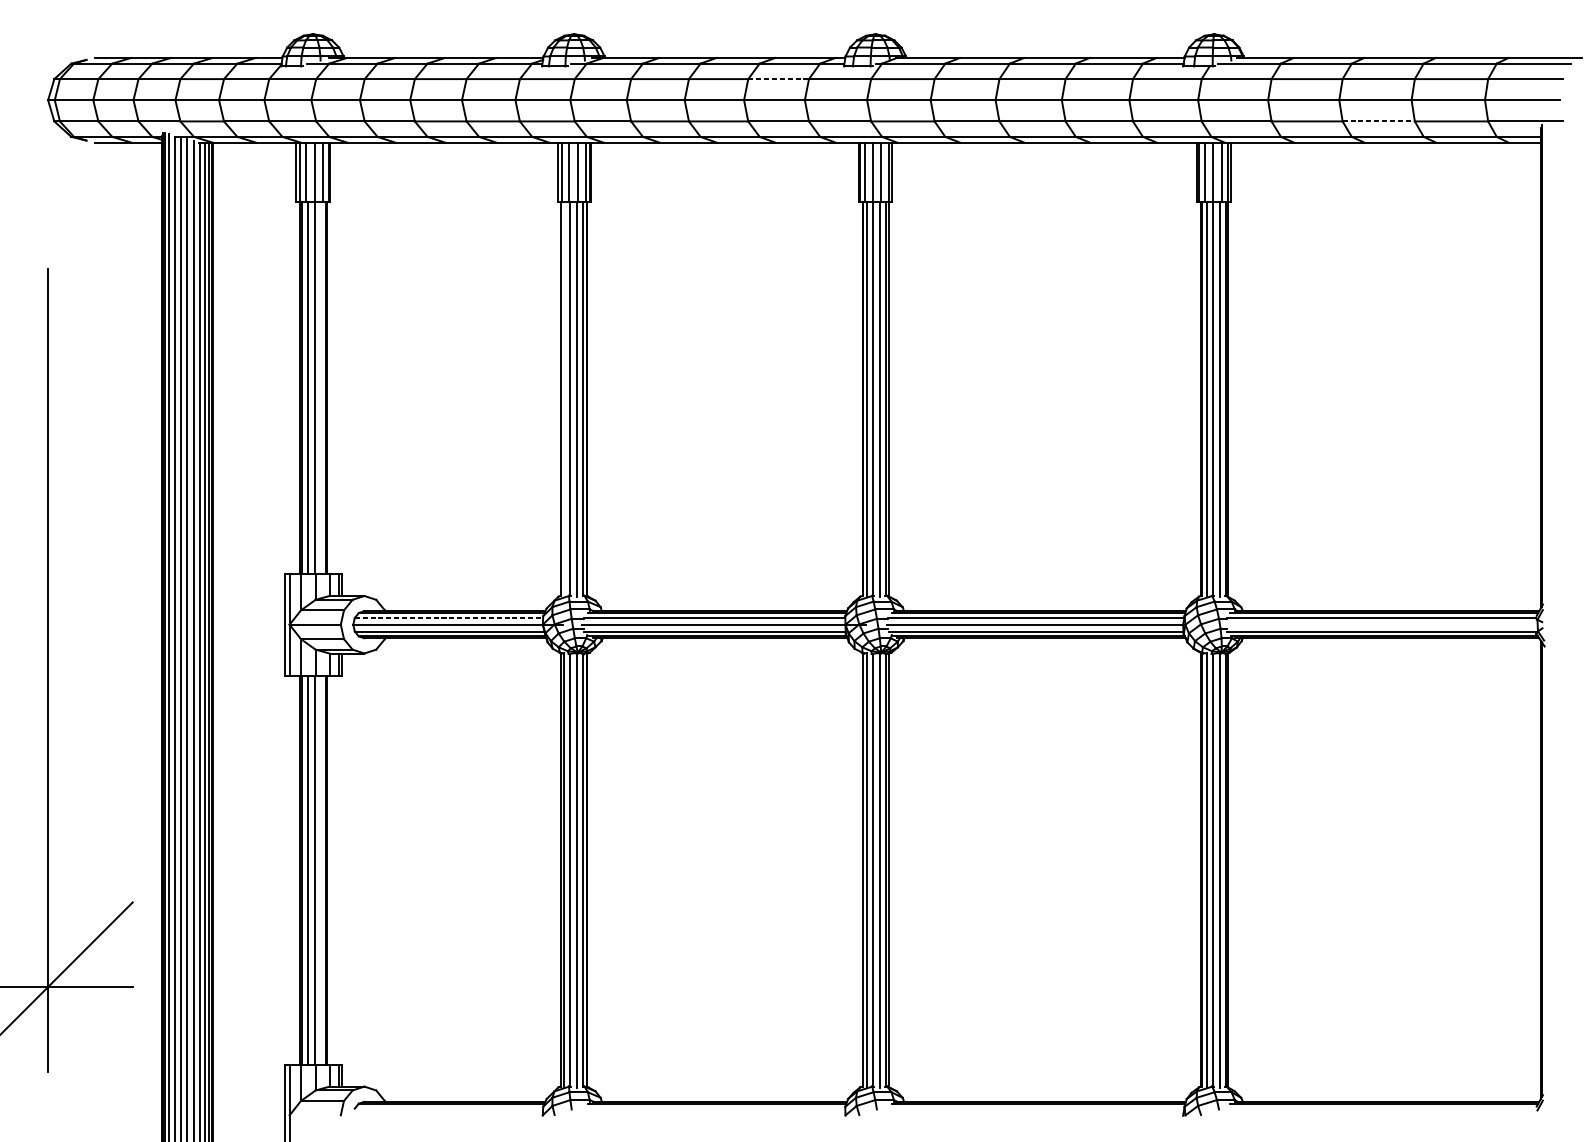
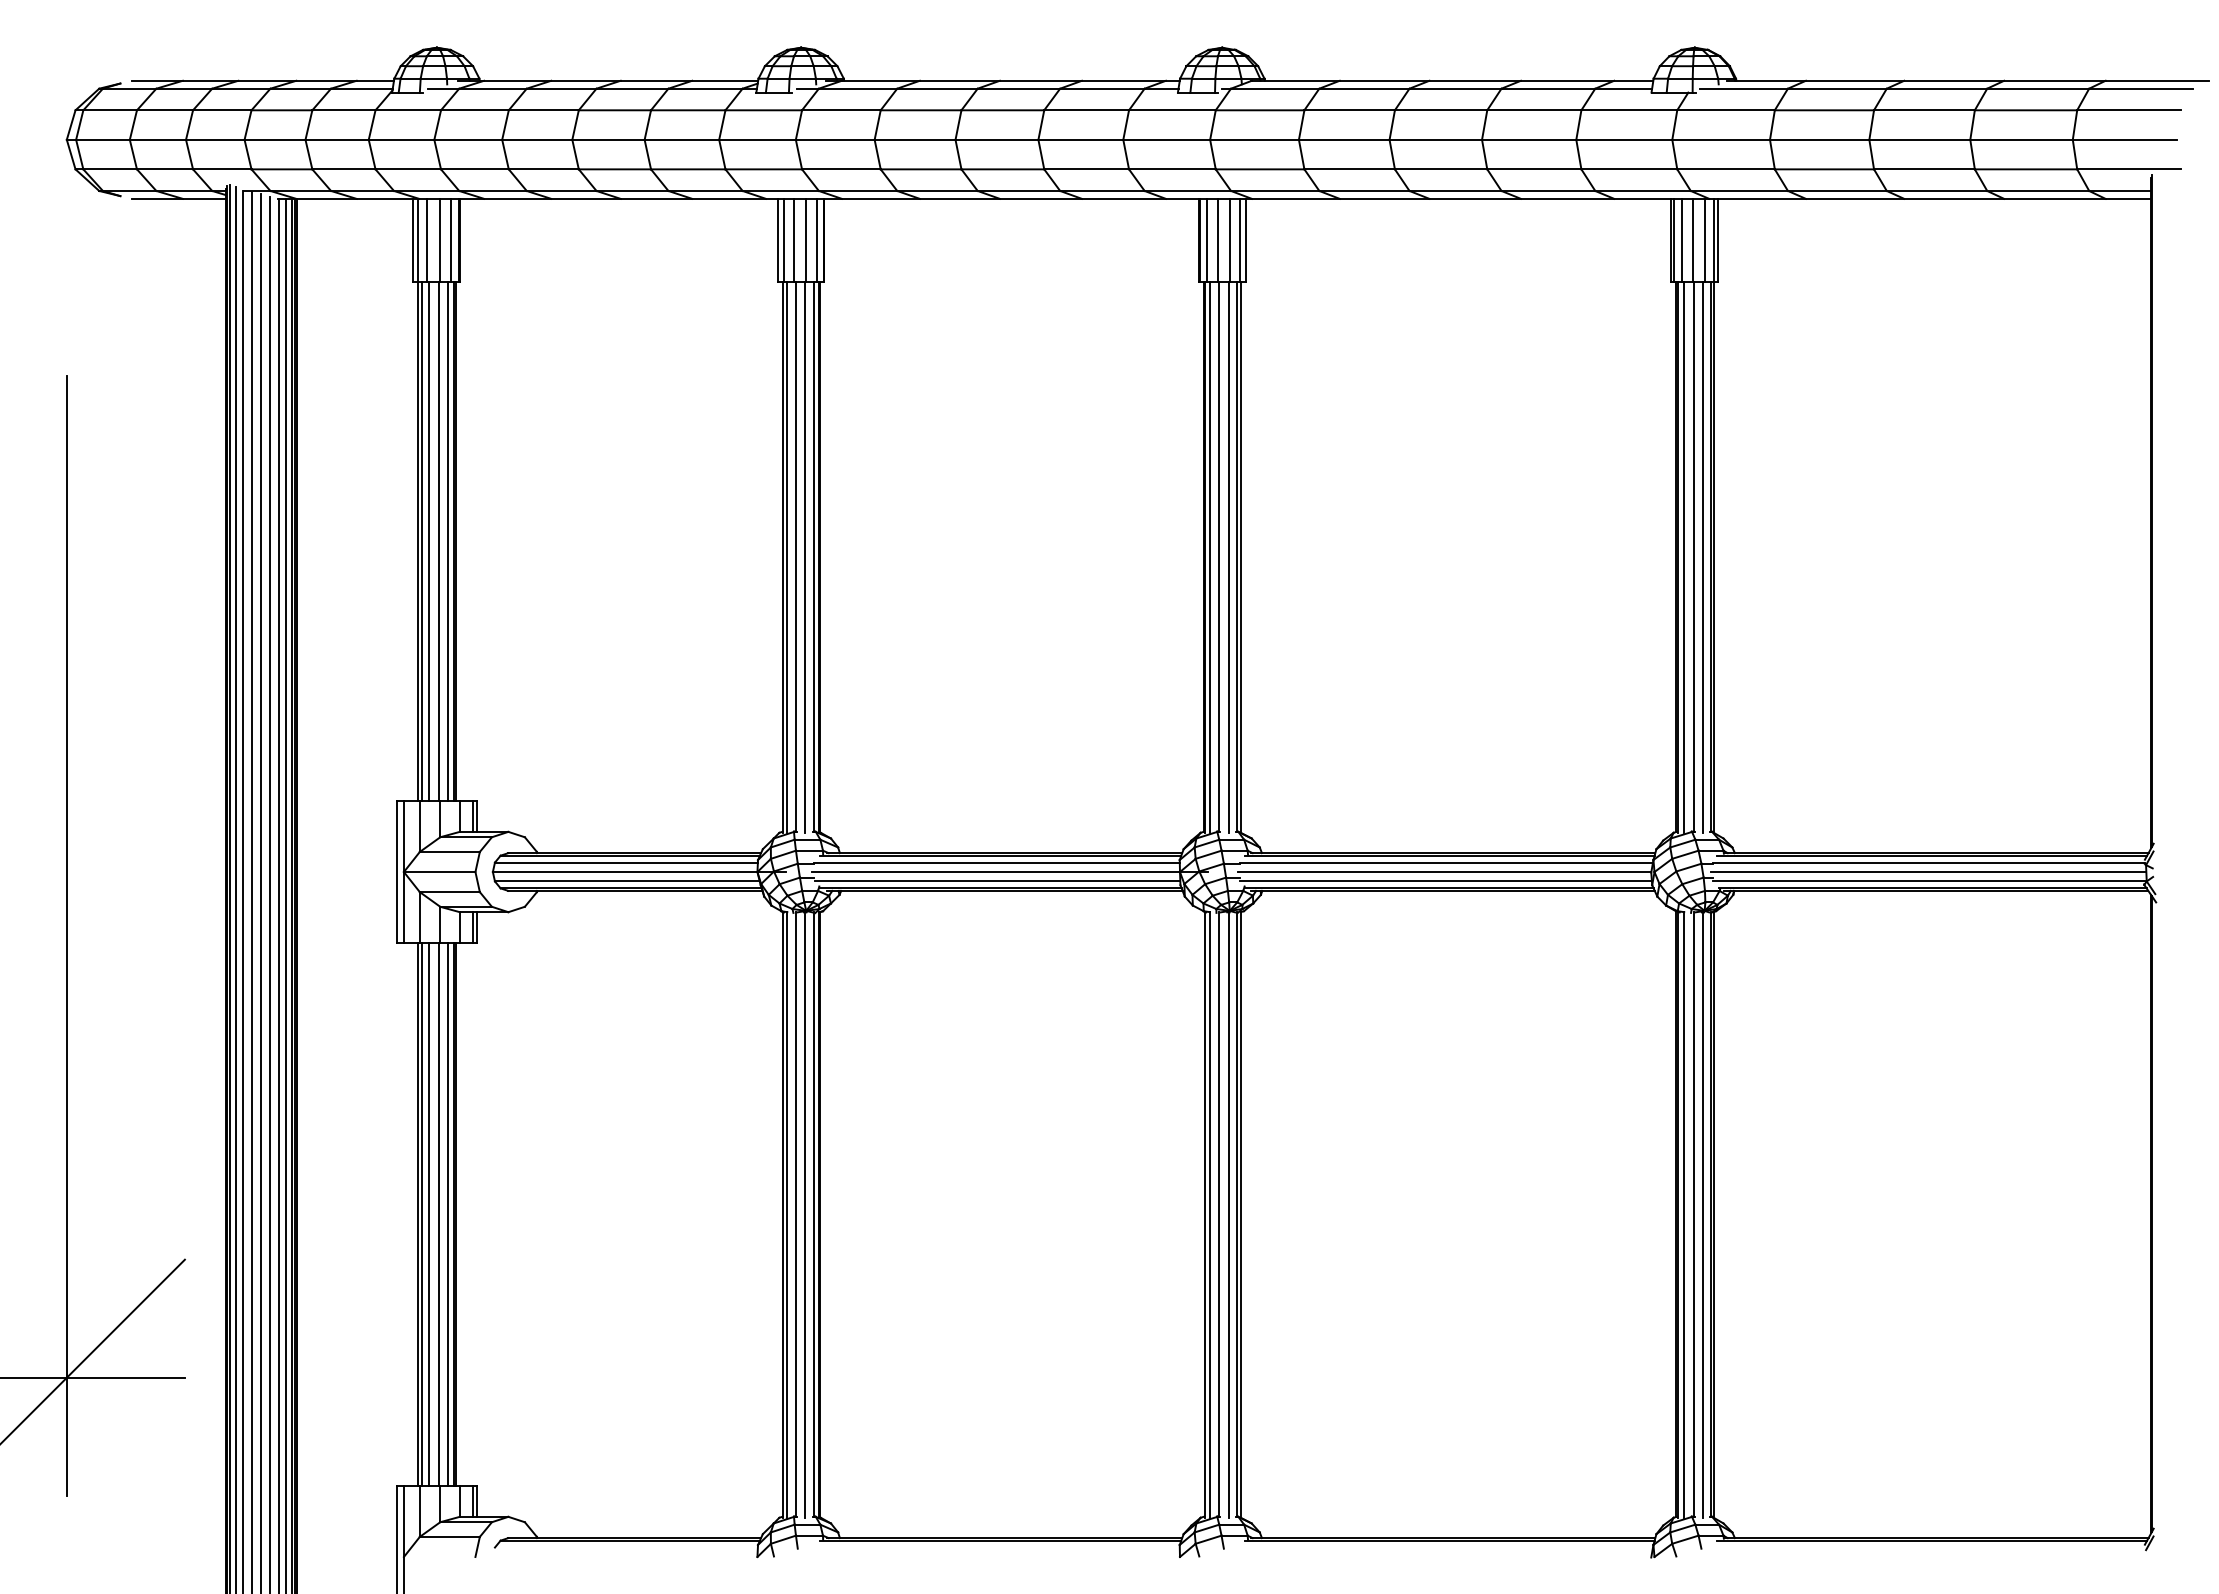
line: (779, 79) -> (1087, 110), dashed -> solid
line: (1378, 121) -> (1924, 169), dashed -> solid
line: (321, 387) -> (448, 541), added
line: (564, 399) -> (787, 557), added
line: (449, 617) -> (626, 862), dashed -> solid
line: (1381, 625) -> (1928, 872), added
line: (321, 870) -> (448, 1214), added

